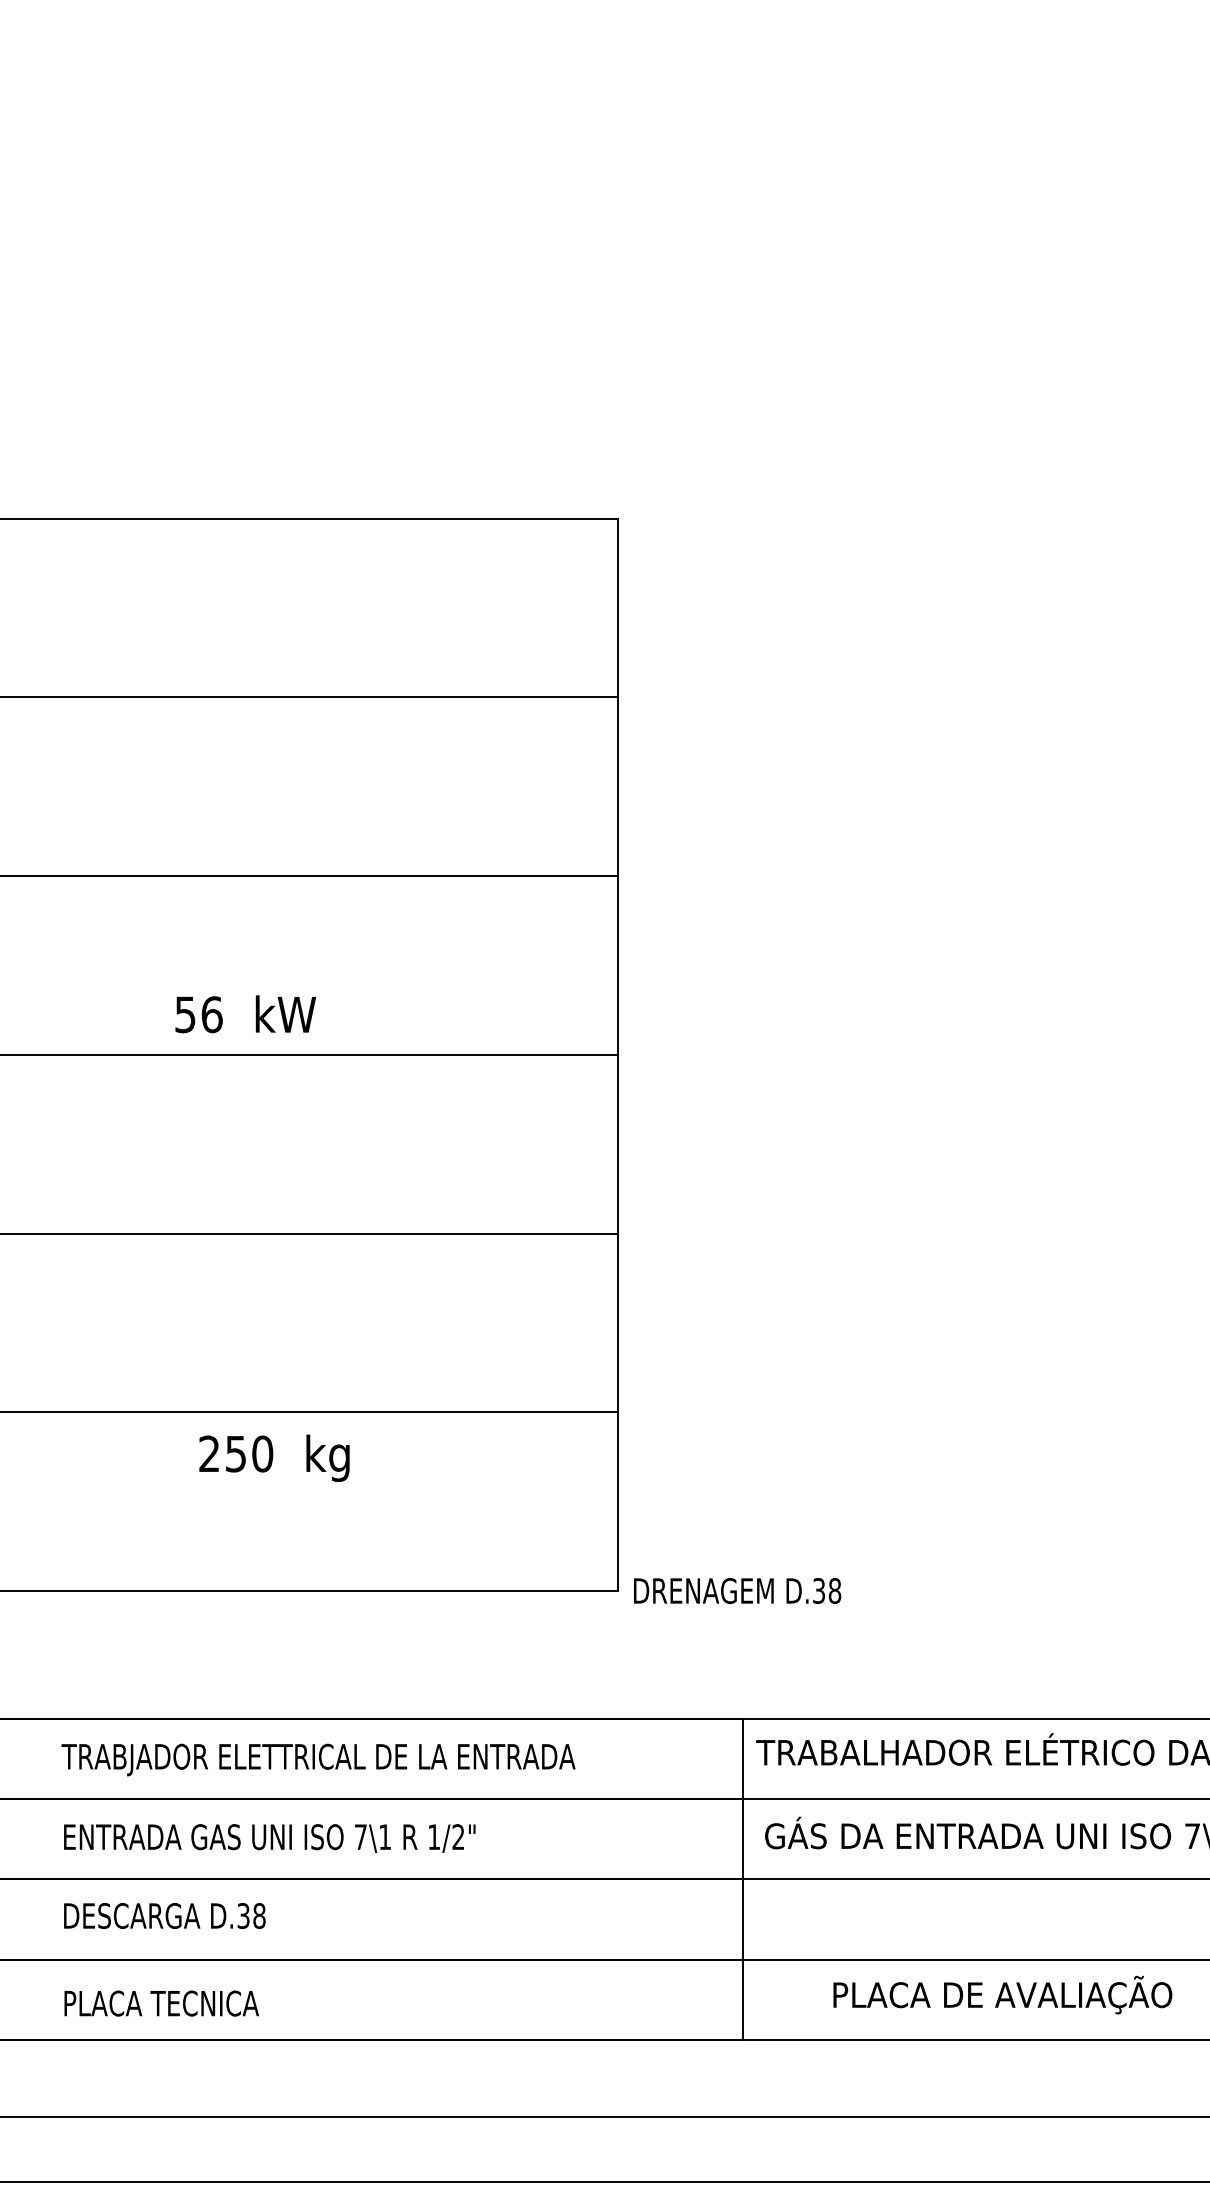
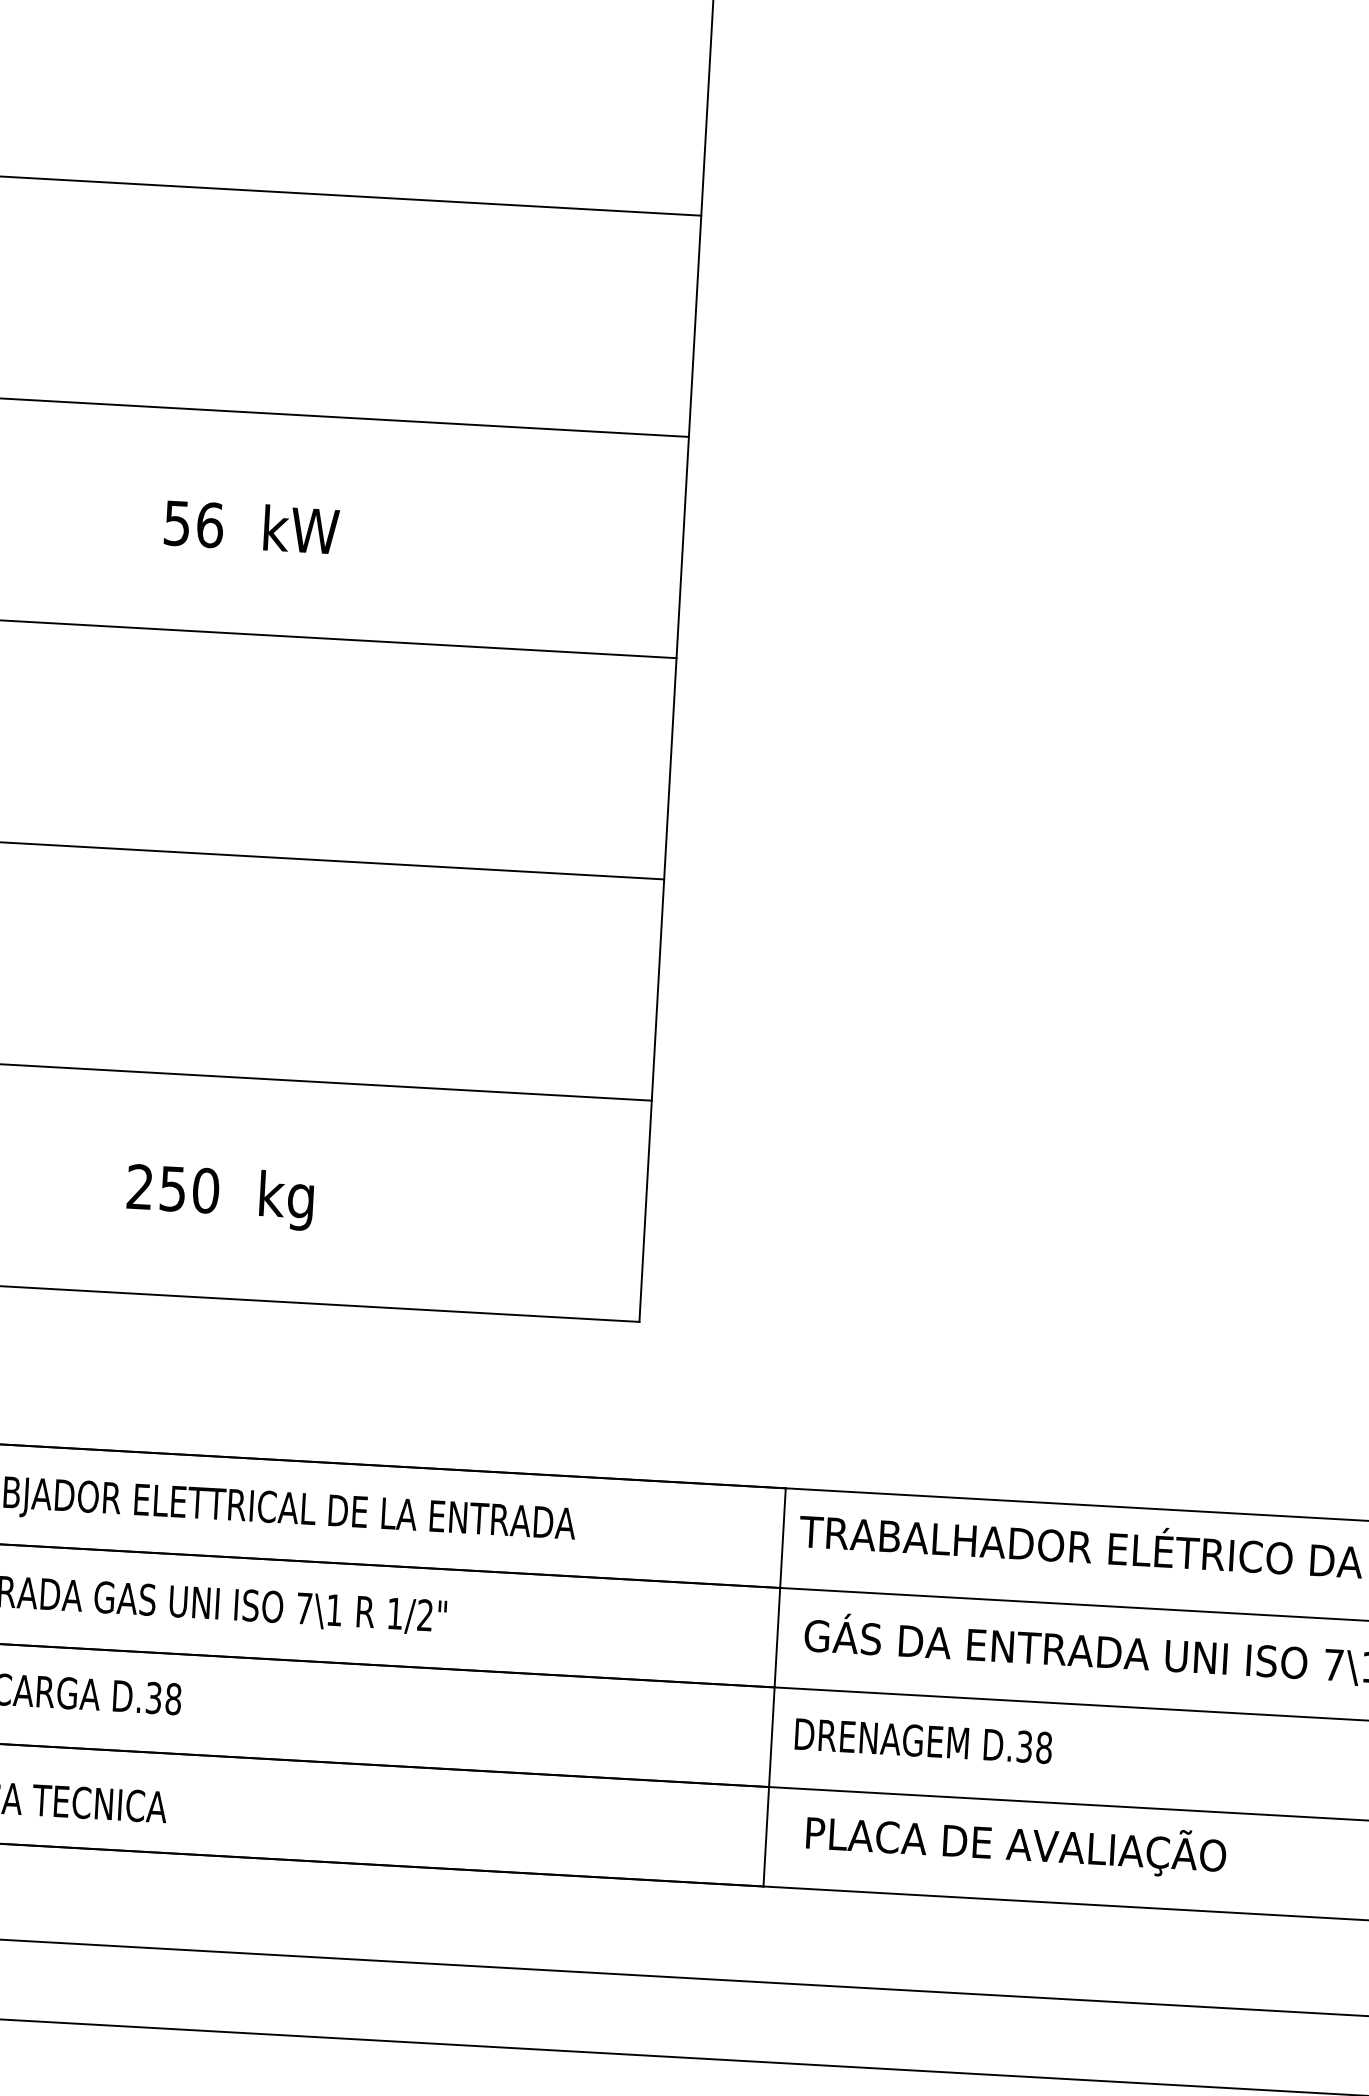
text: (245, 1014) -> (251, 527), moved
text: (274, 1457) -> (220, 1195), moved
text: (737, 1590) -> (923, 1740), moved
text: (1002, 1994) -> (1015, 1843), moved

